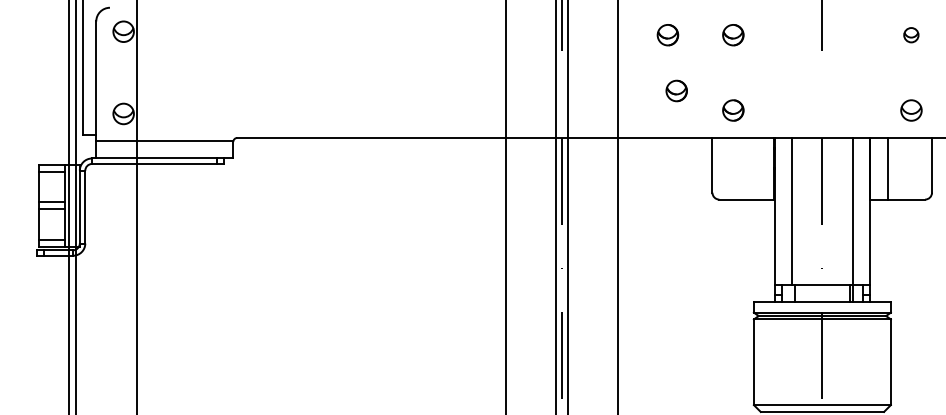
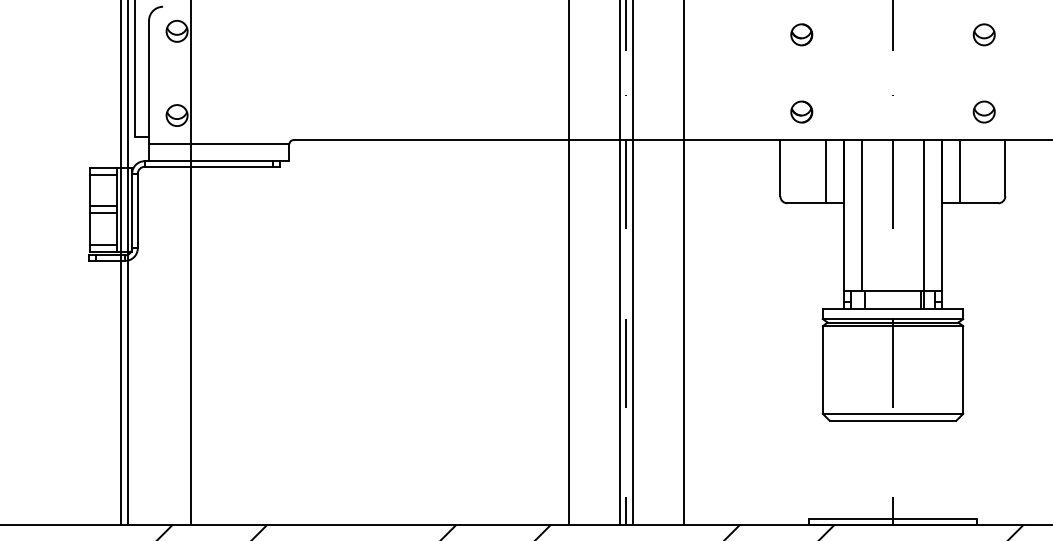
part: (667, 34) -> (734, 34), removed
part: (910, 34) -> (983, 34), size x1.43
part: (676, 90) -> (743, 91), removed
line: (757, 168) -> (826, 171), added

